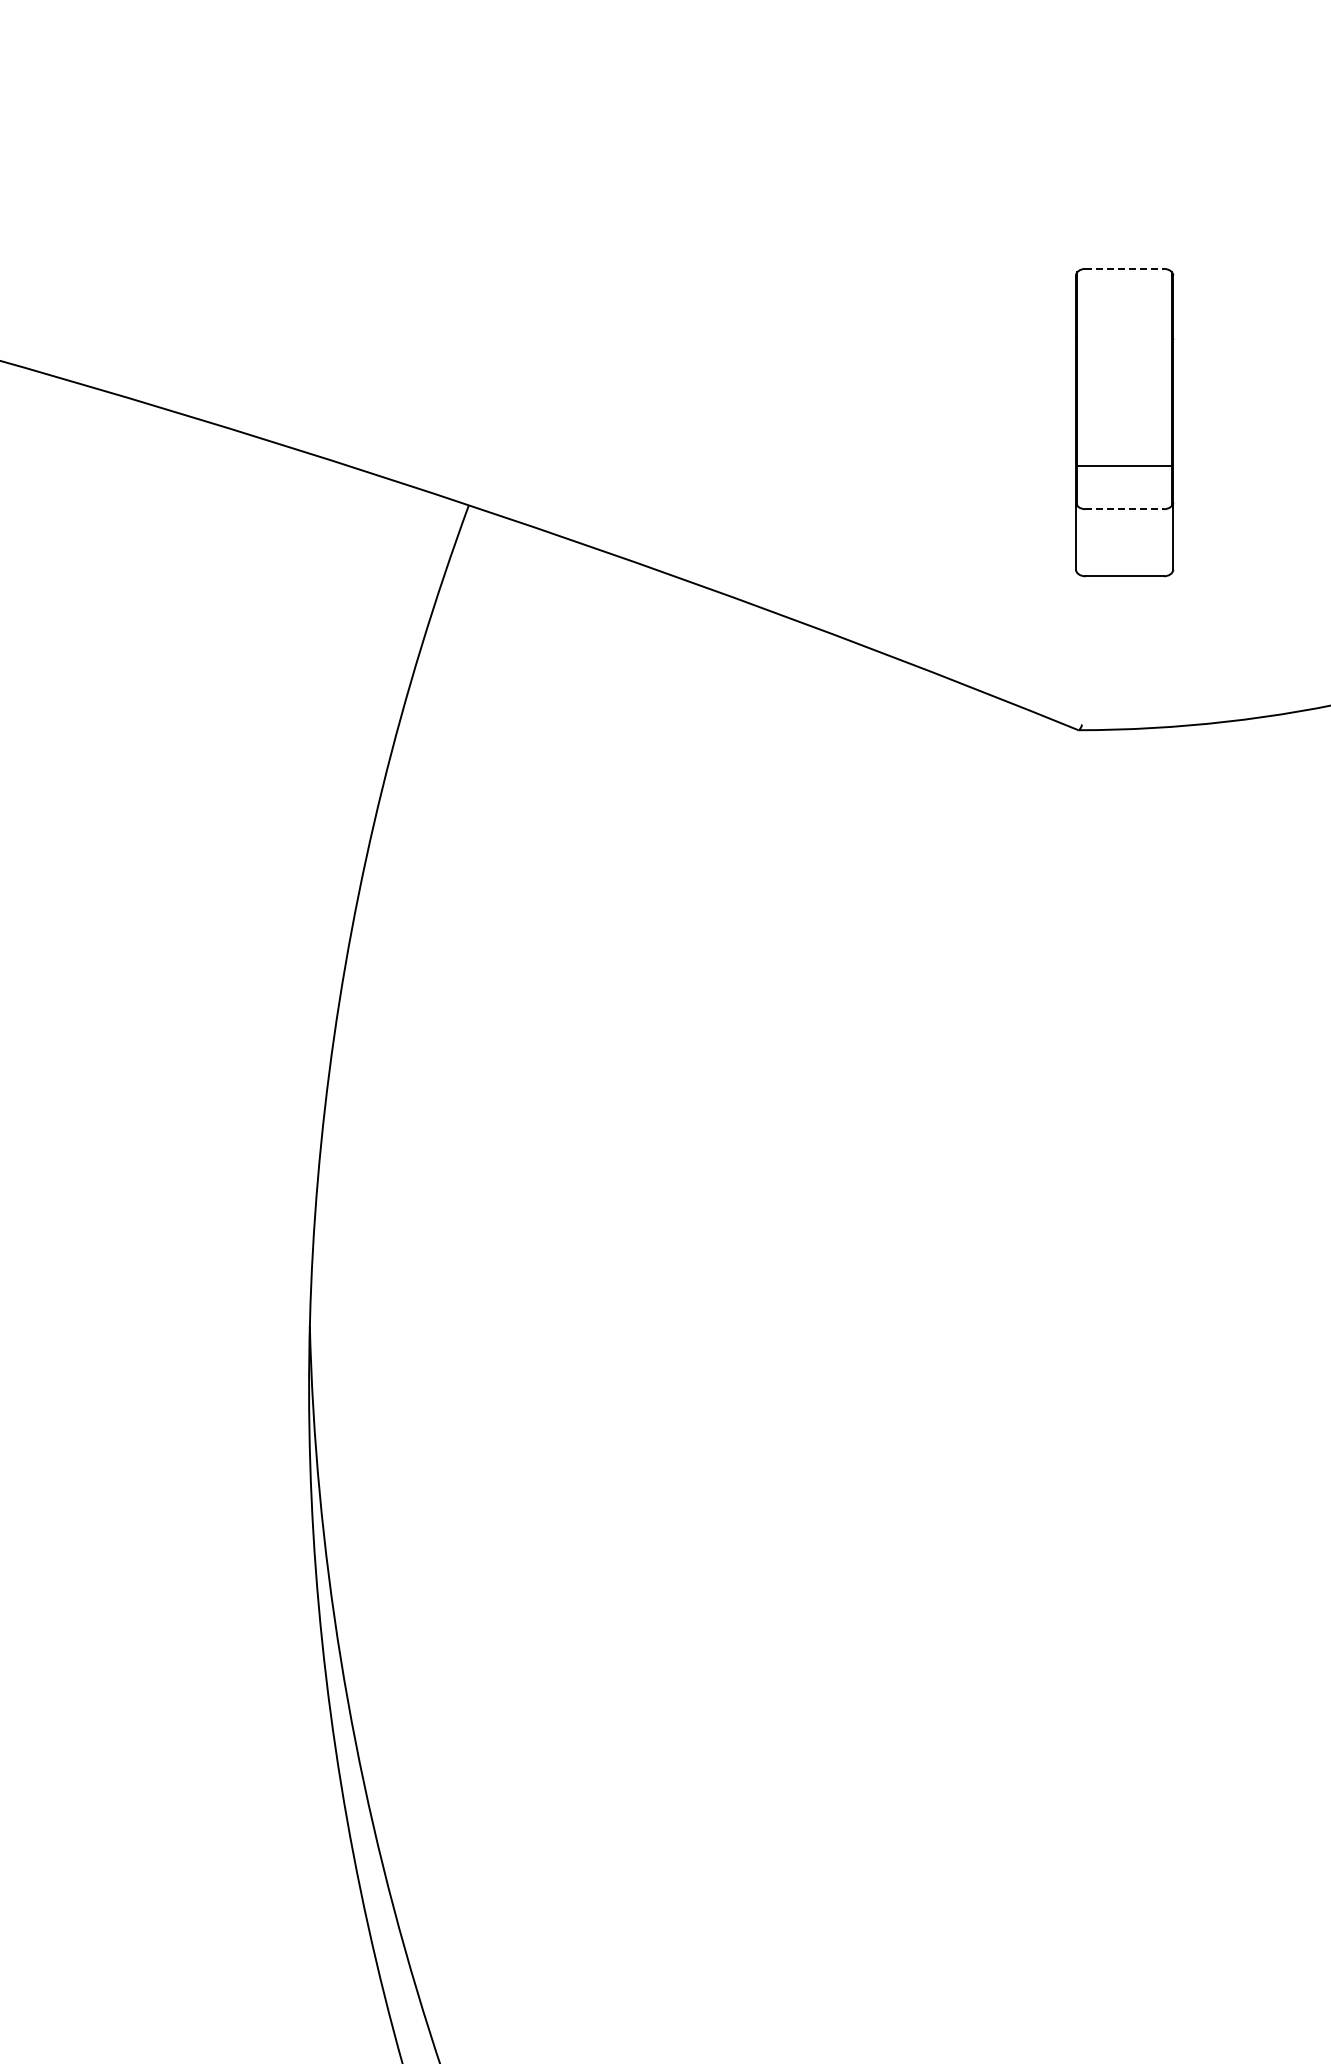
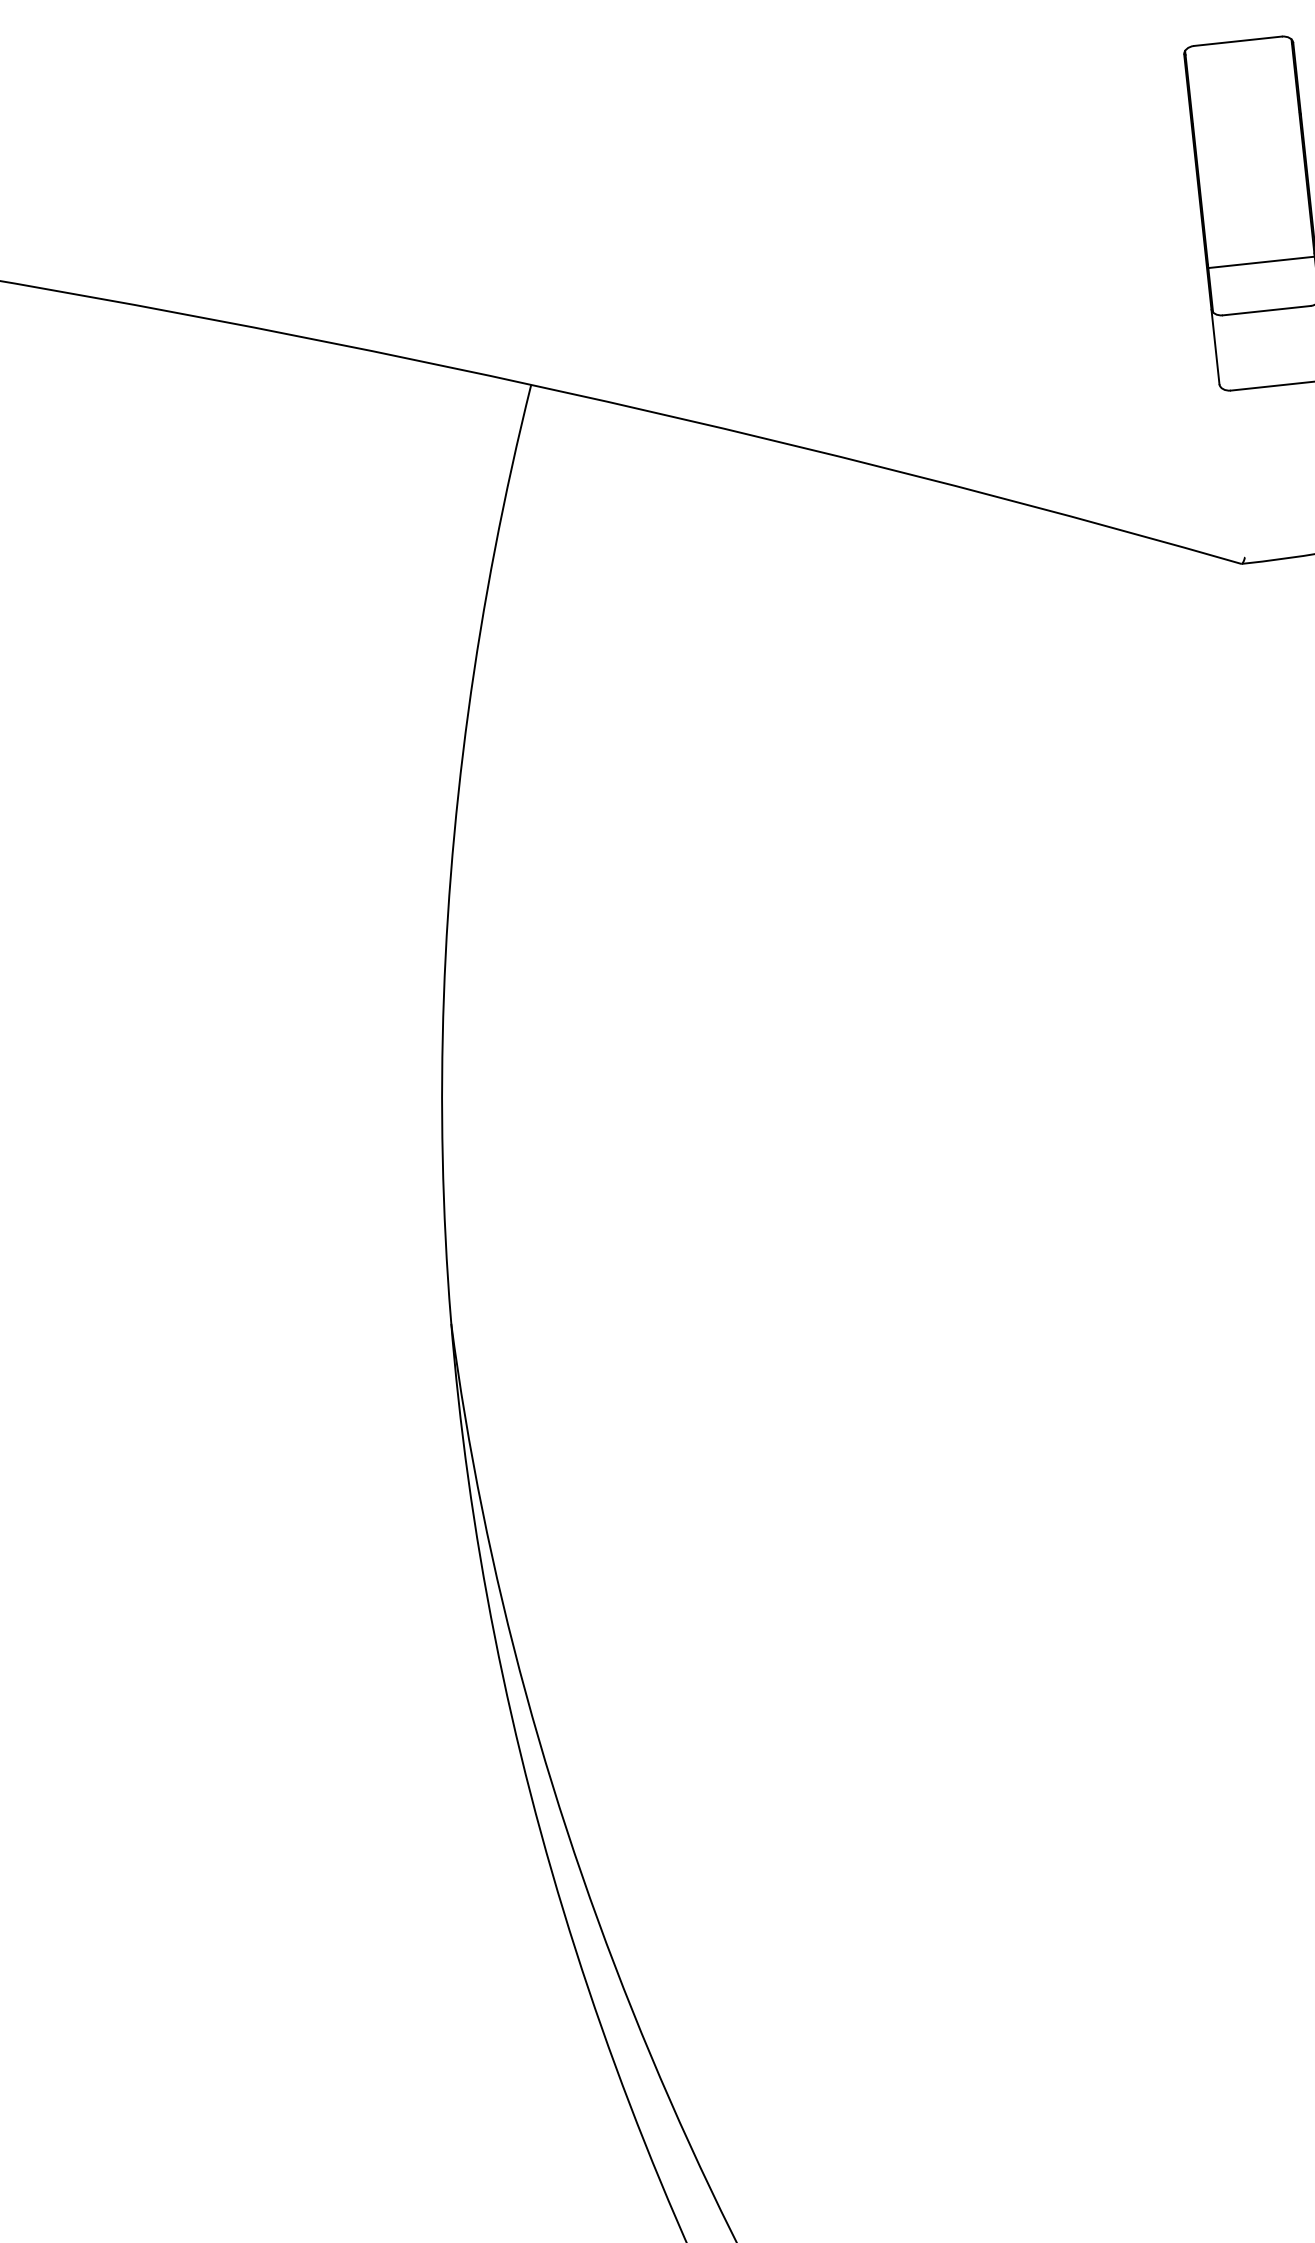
line: (1125, 268) -> (1238, 40), dashed -> solid
line: (1125, 509) -> (1267, 310), dashed -> solid

